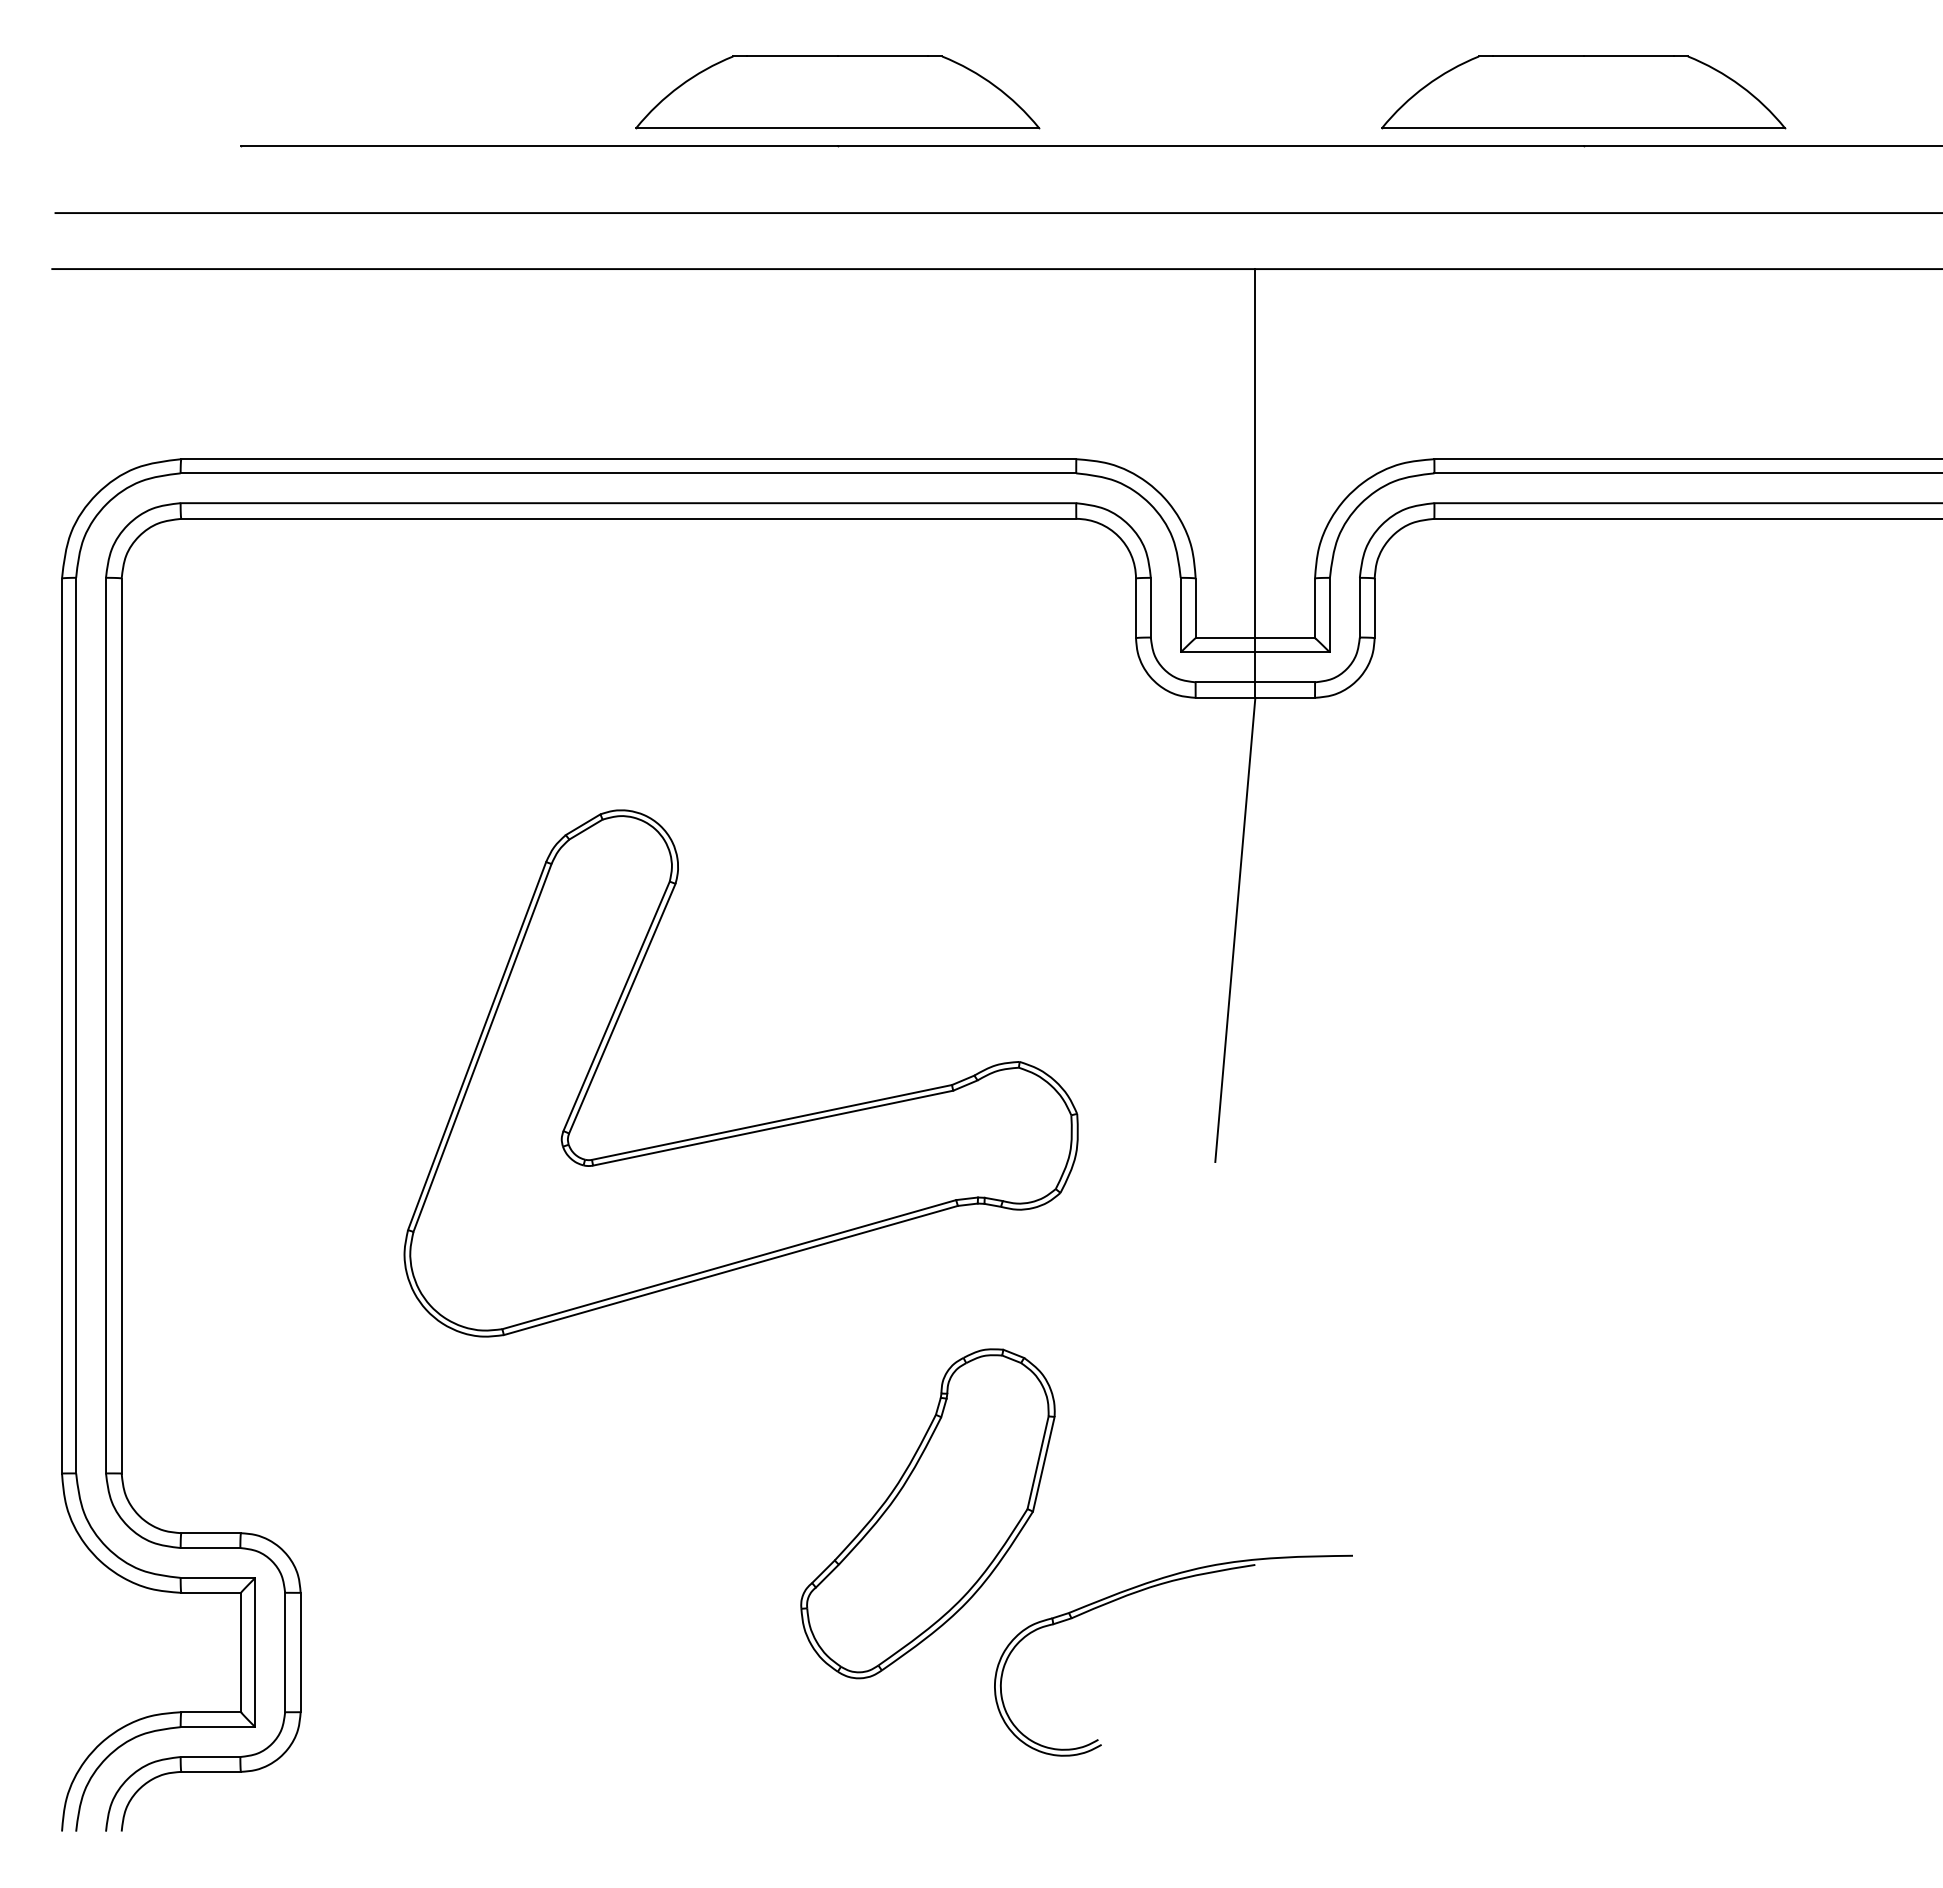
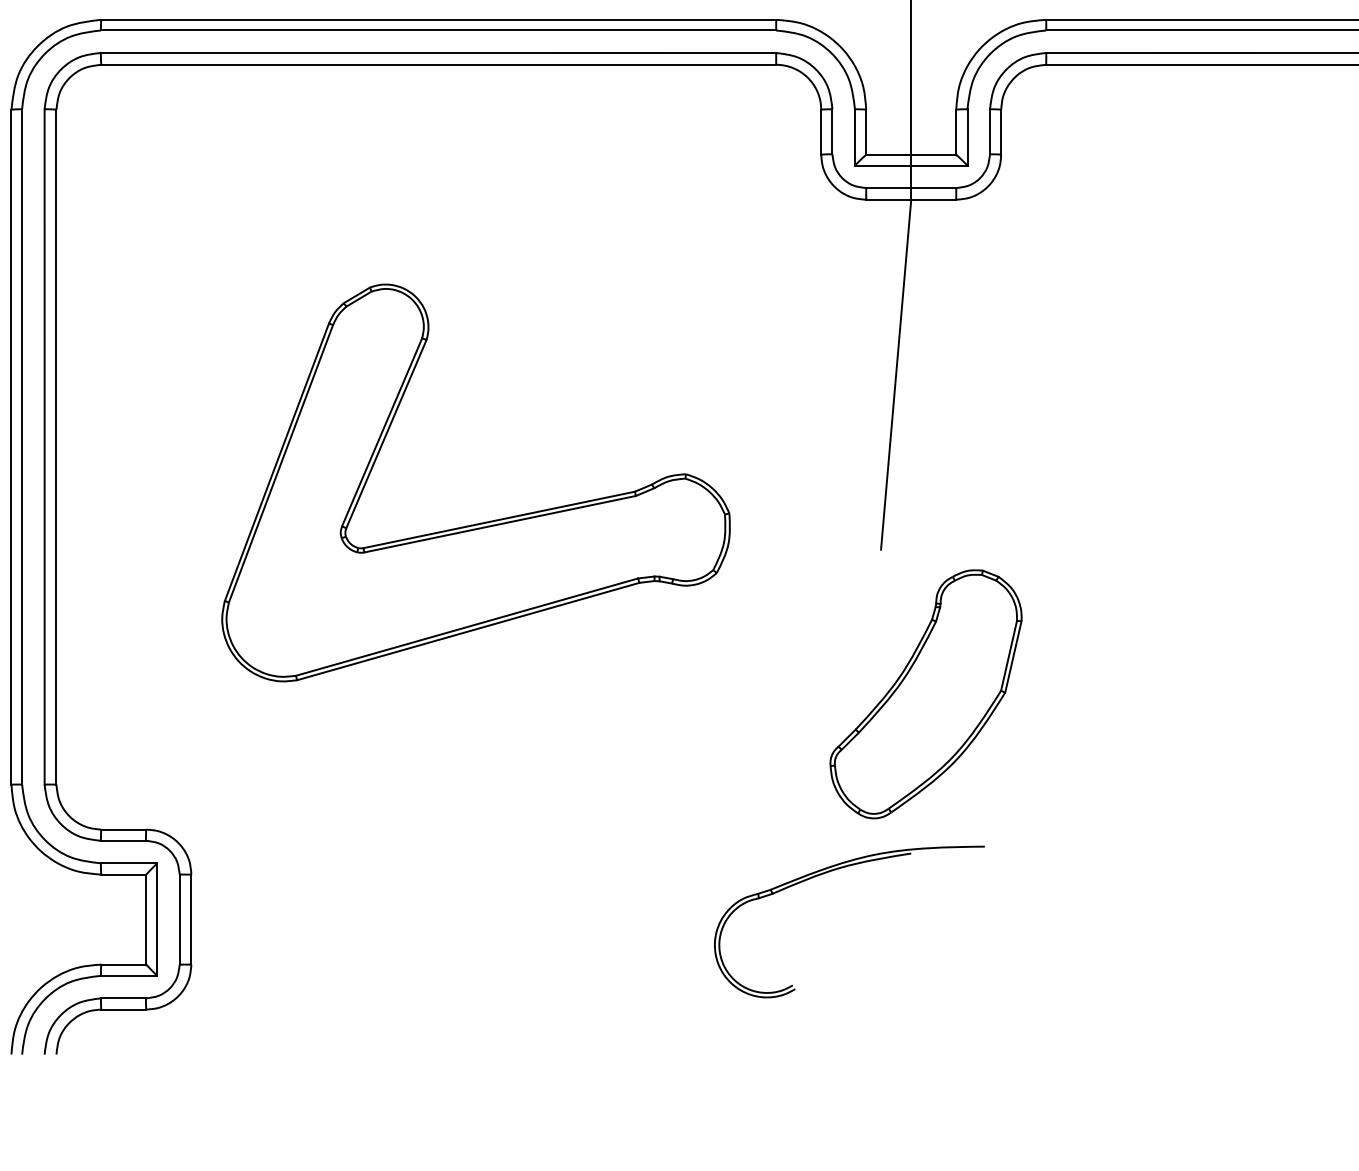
part: (751, 1125) -> (483, 522), moved
part: (927, 1513) -> (925, 694), moved

